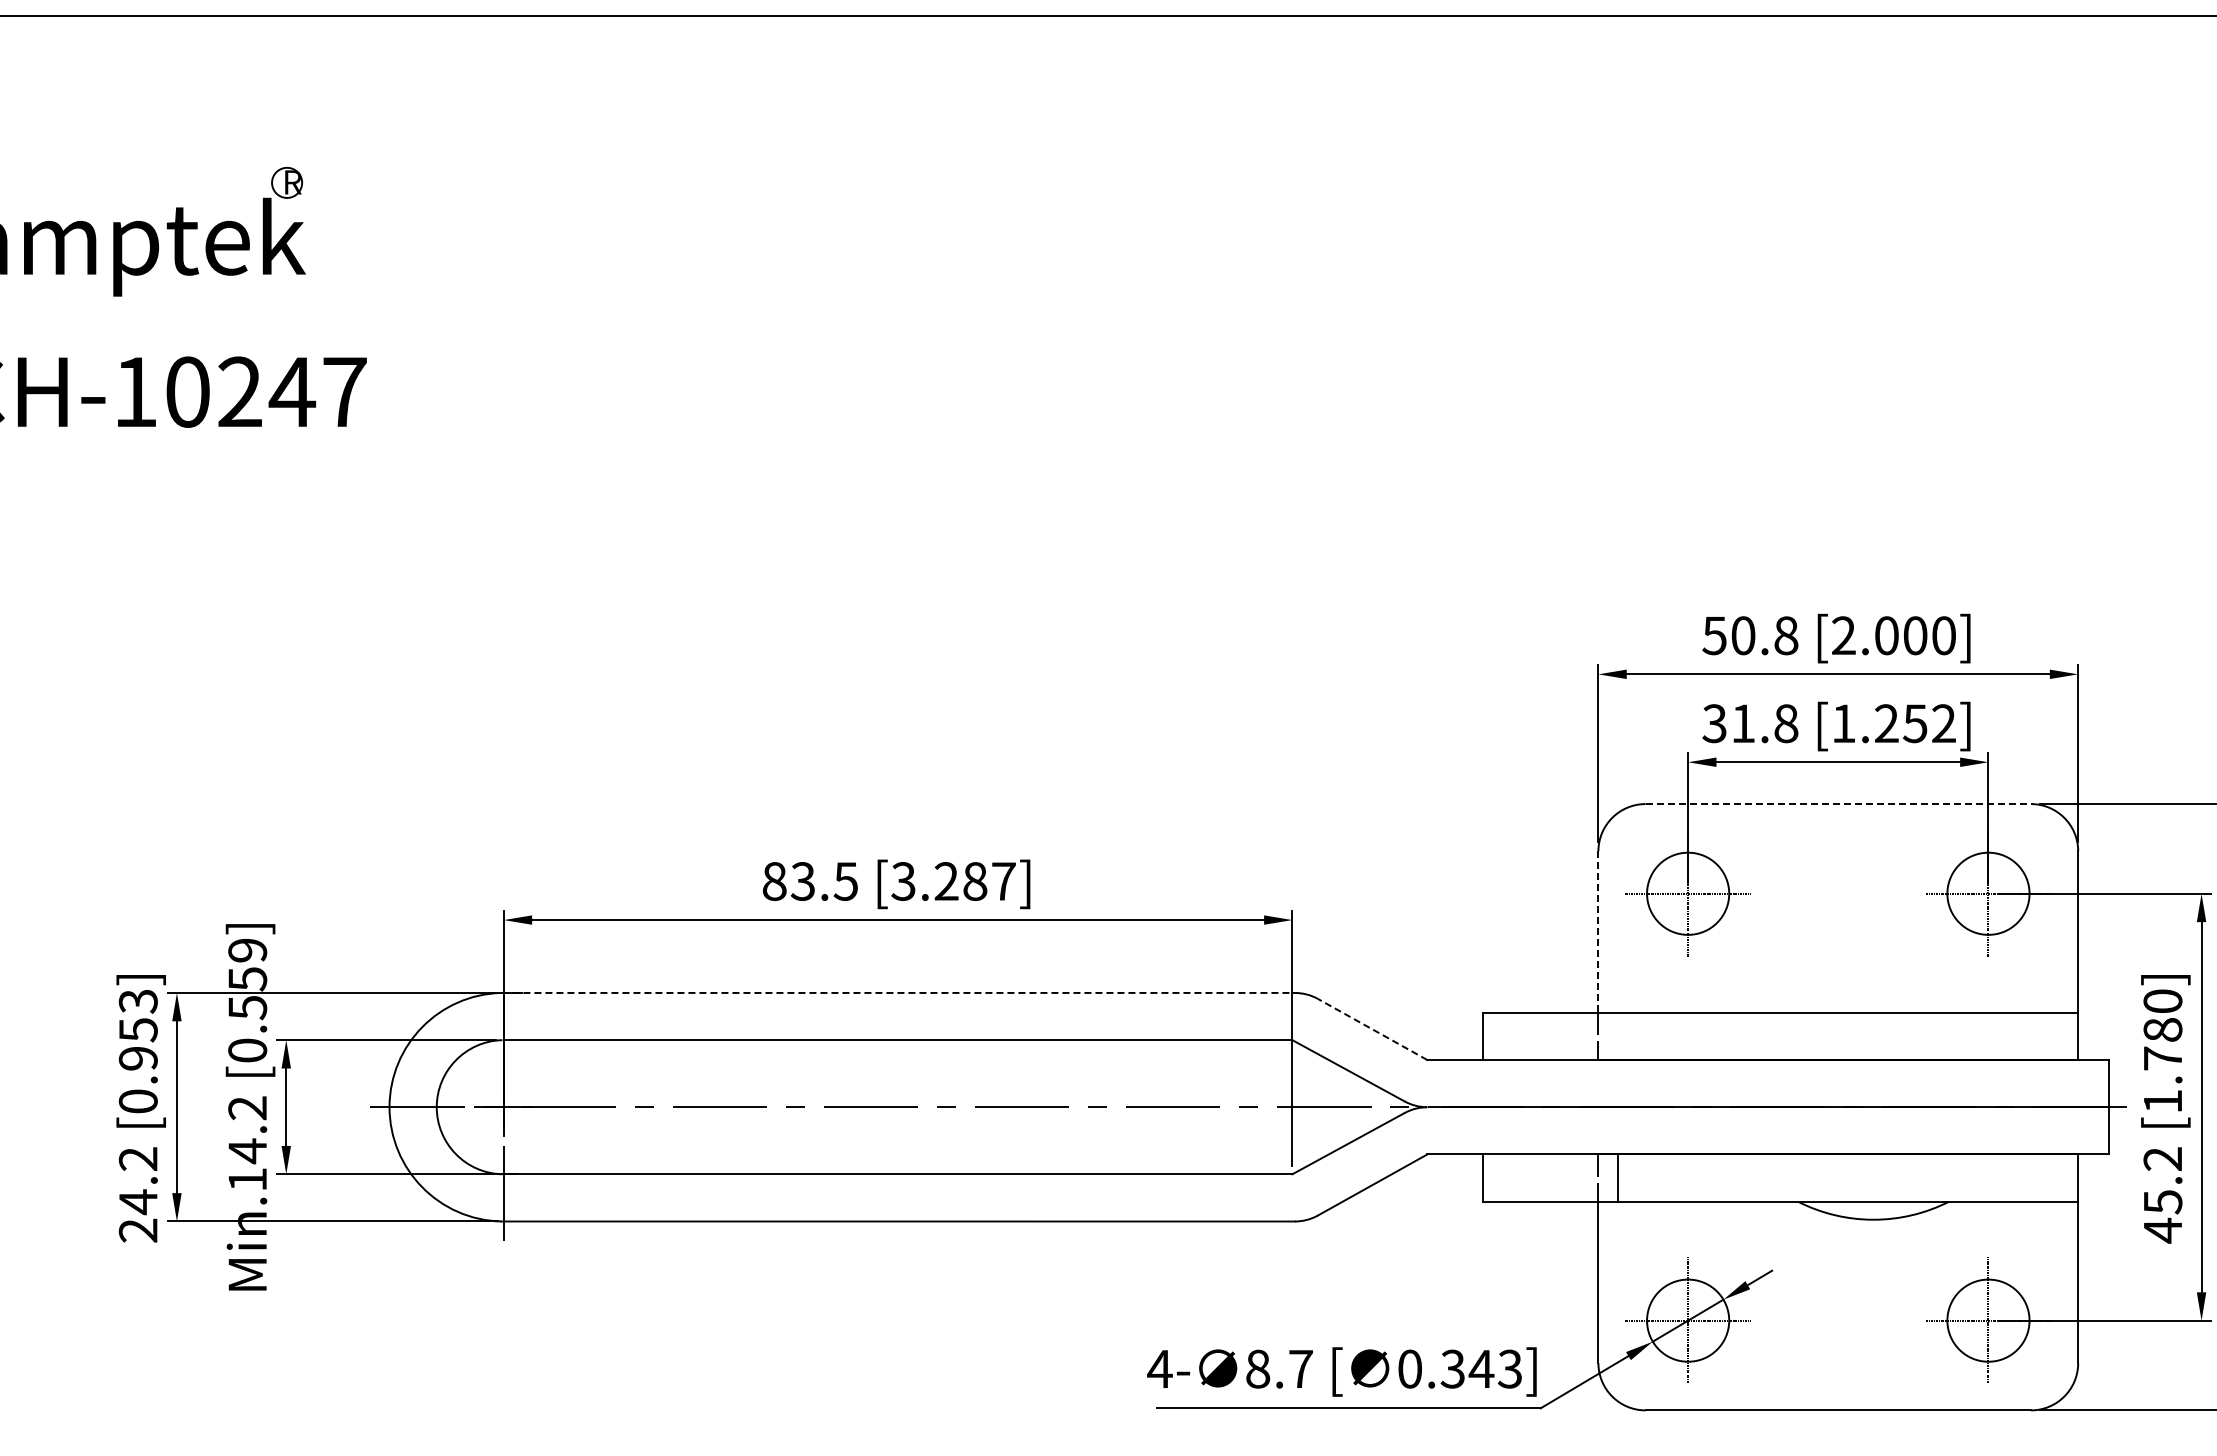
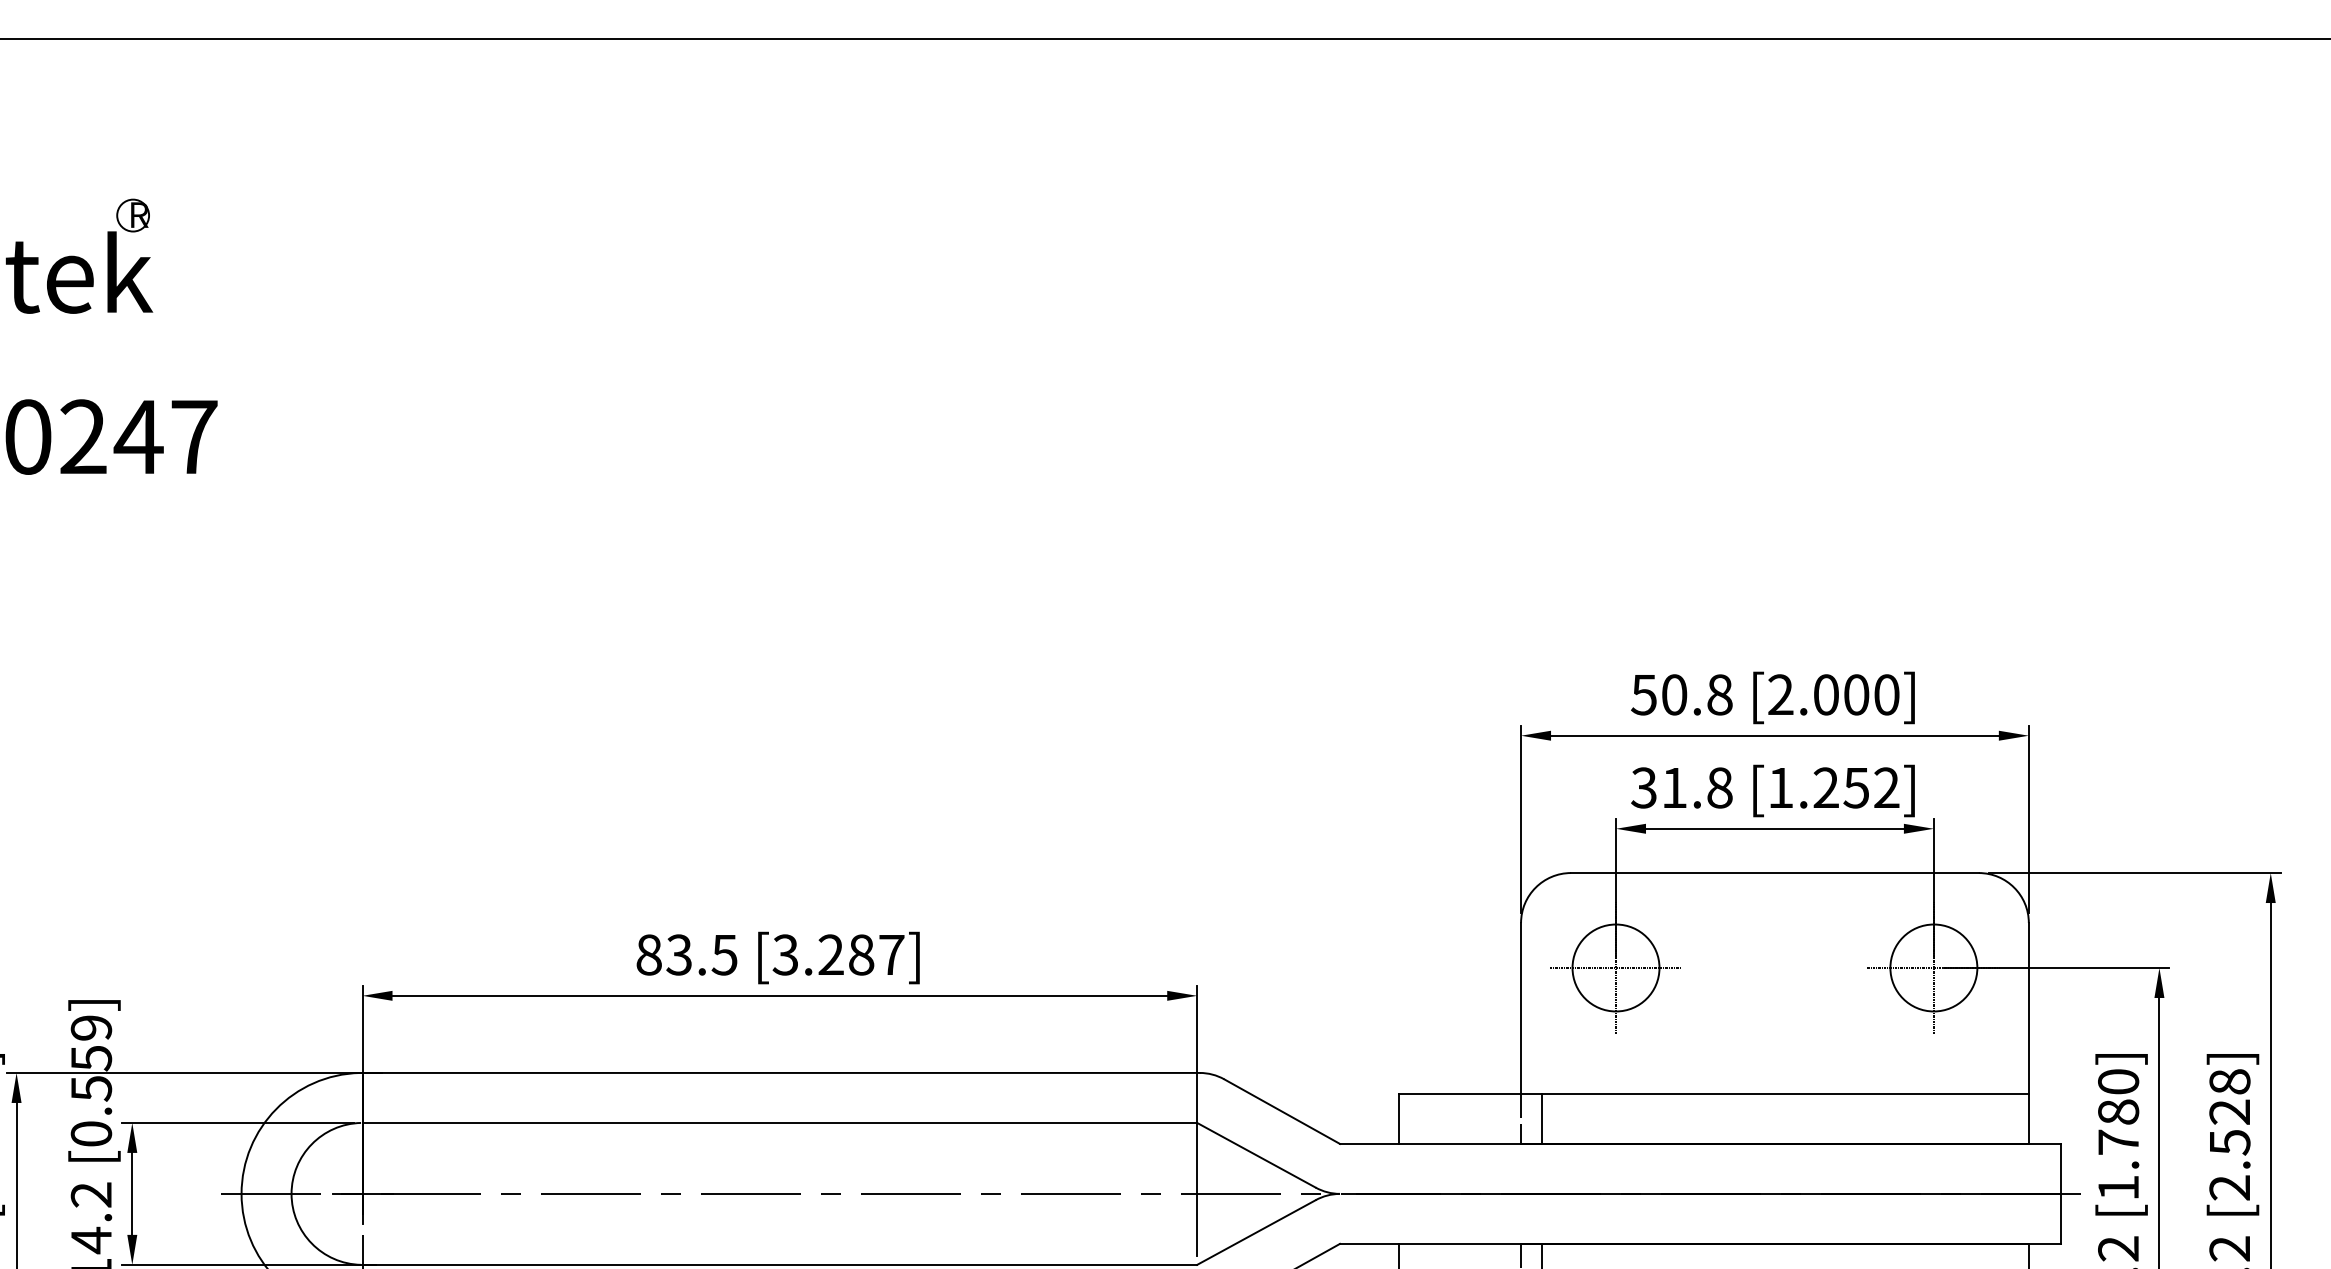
line: (1838, 804) -> (1775, 873), dashed -> solid
line: (1598, 932) -> (1521, 1008), dashed -> solid
line: (898, 992) -> (780, 1072), dashed -> solid
line: (1372, 1029) -> (1281, 1111), dashed -> solid
line: (1617, 1036) -> (1541, 1119), added

